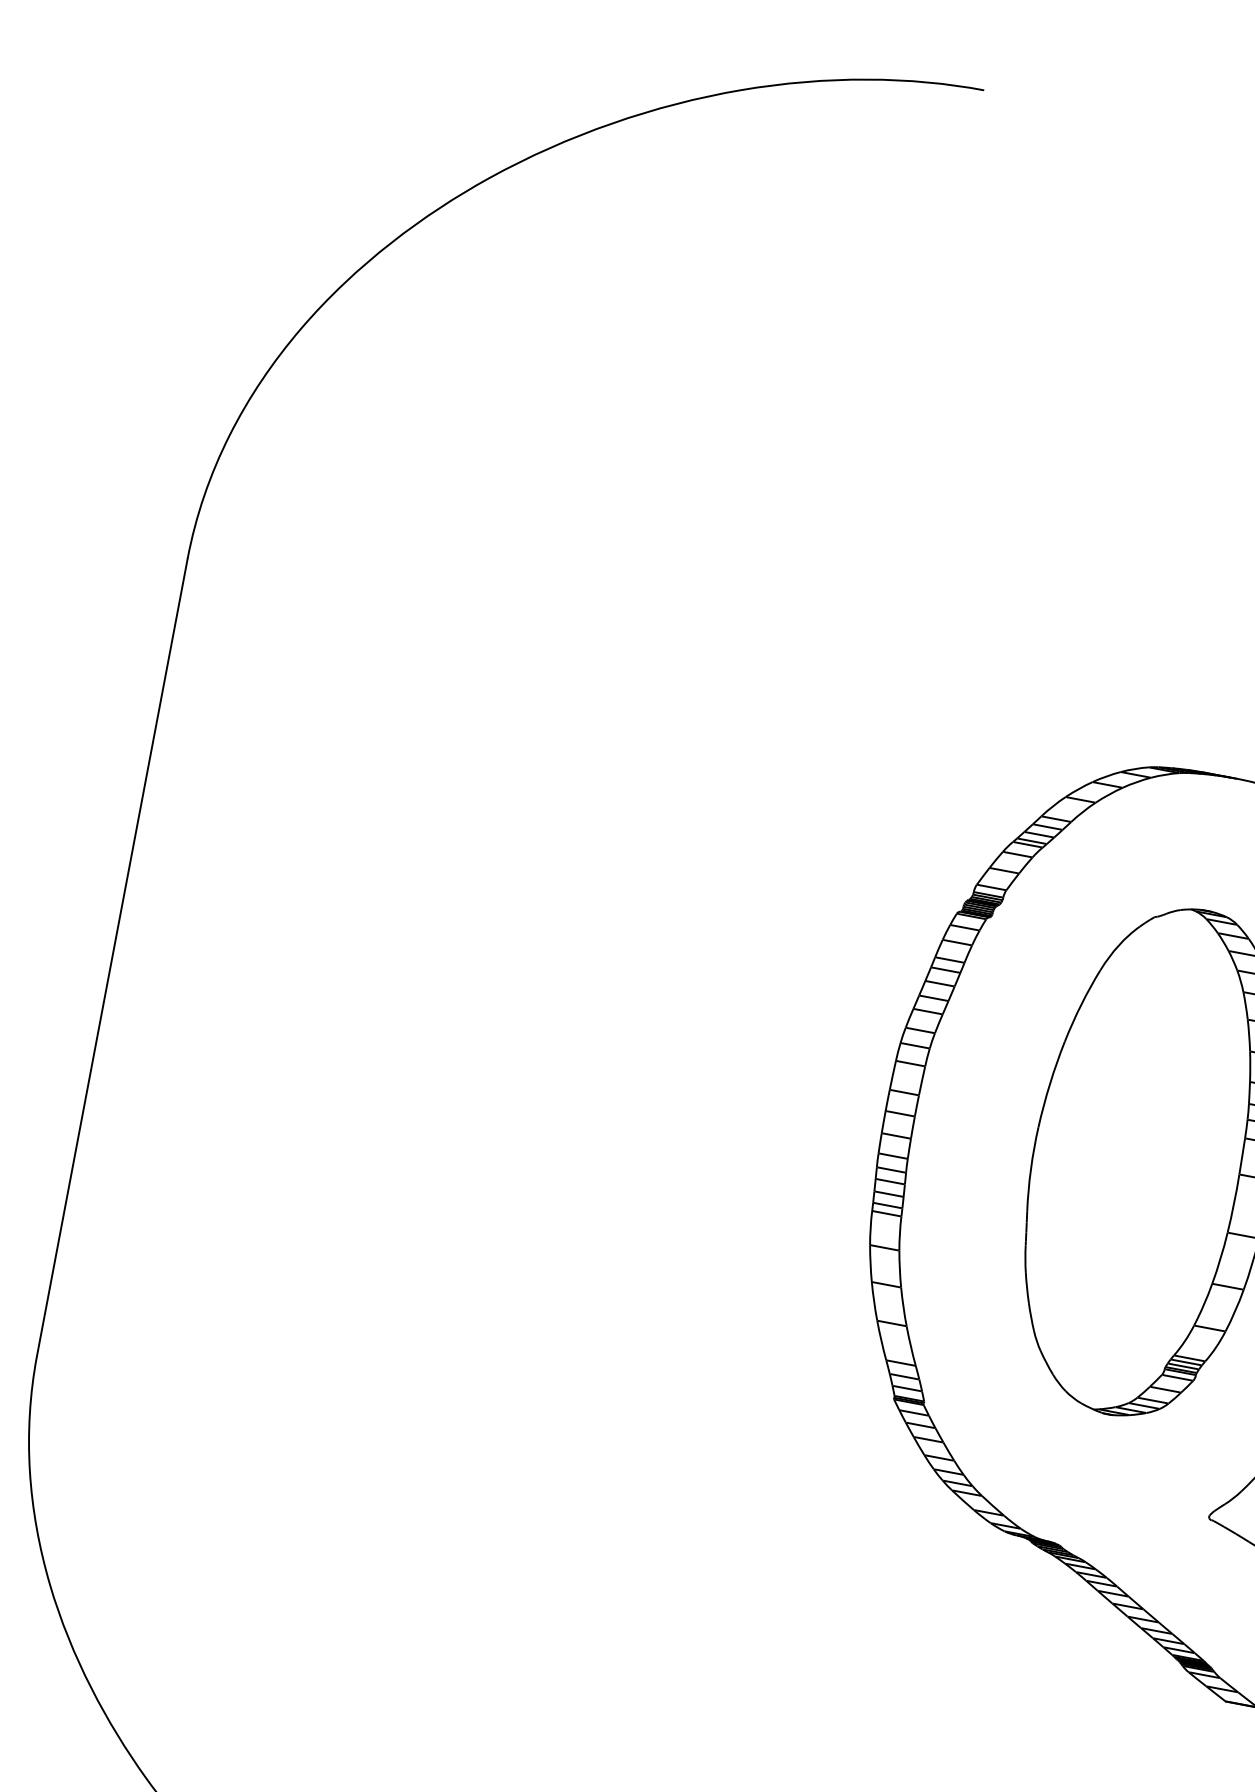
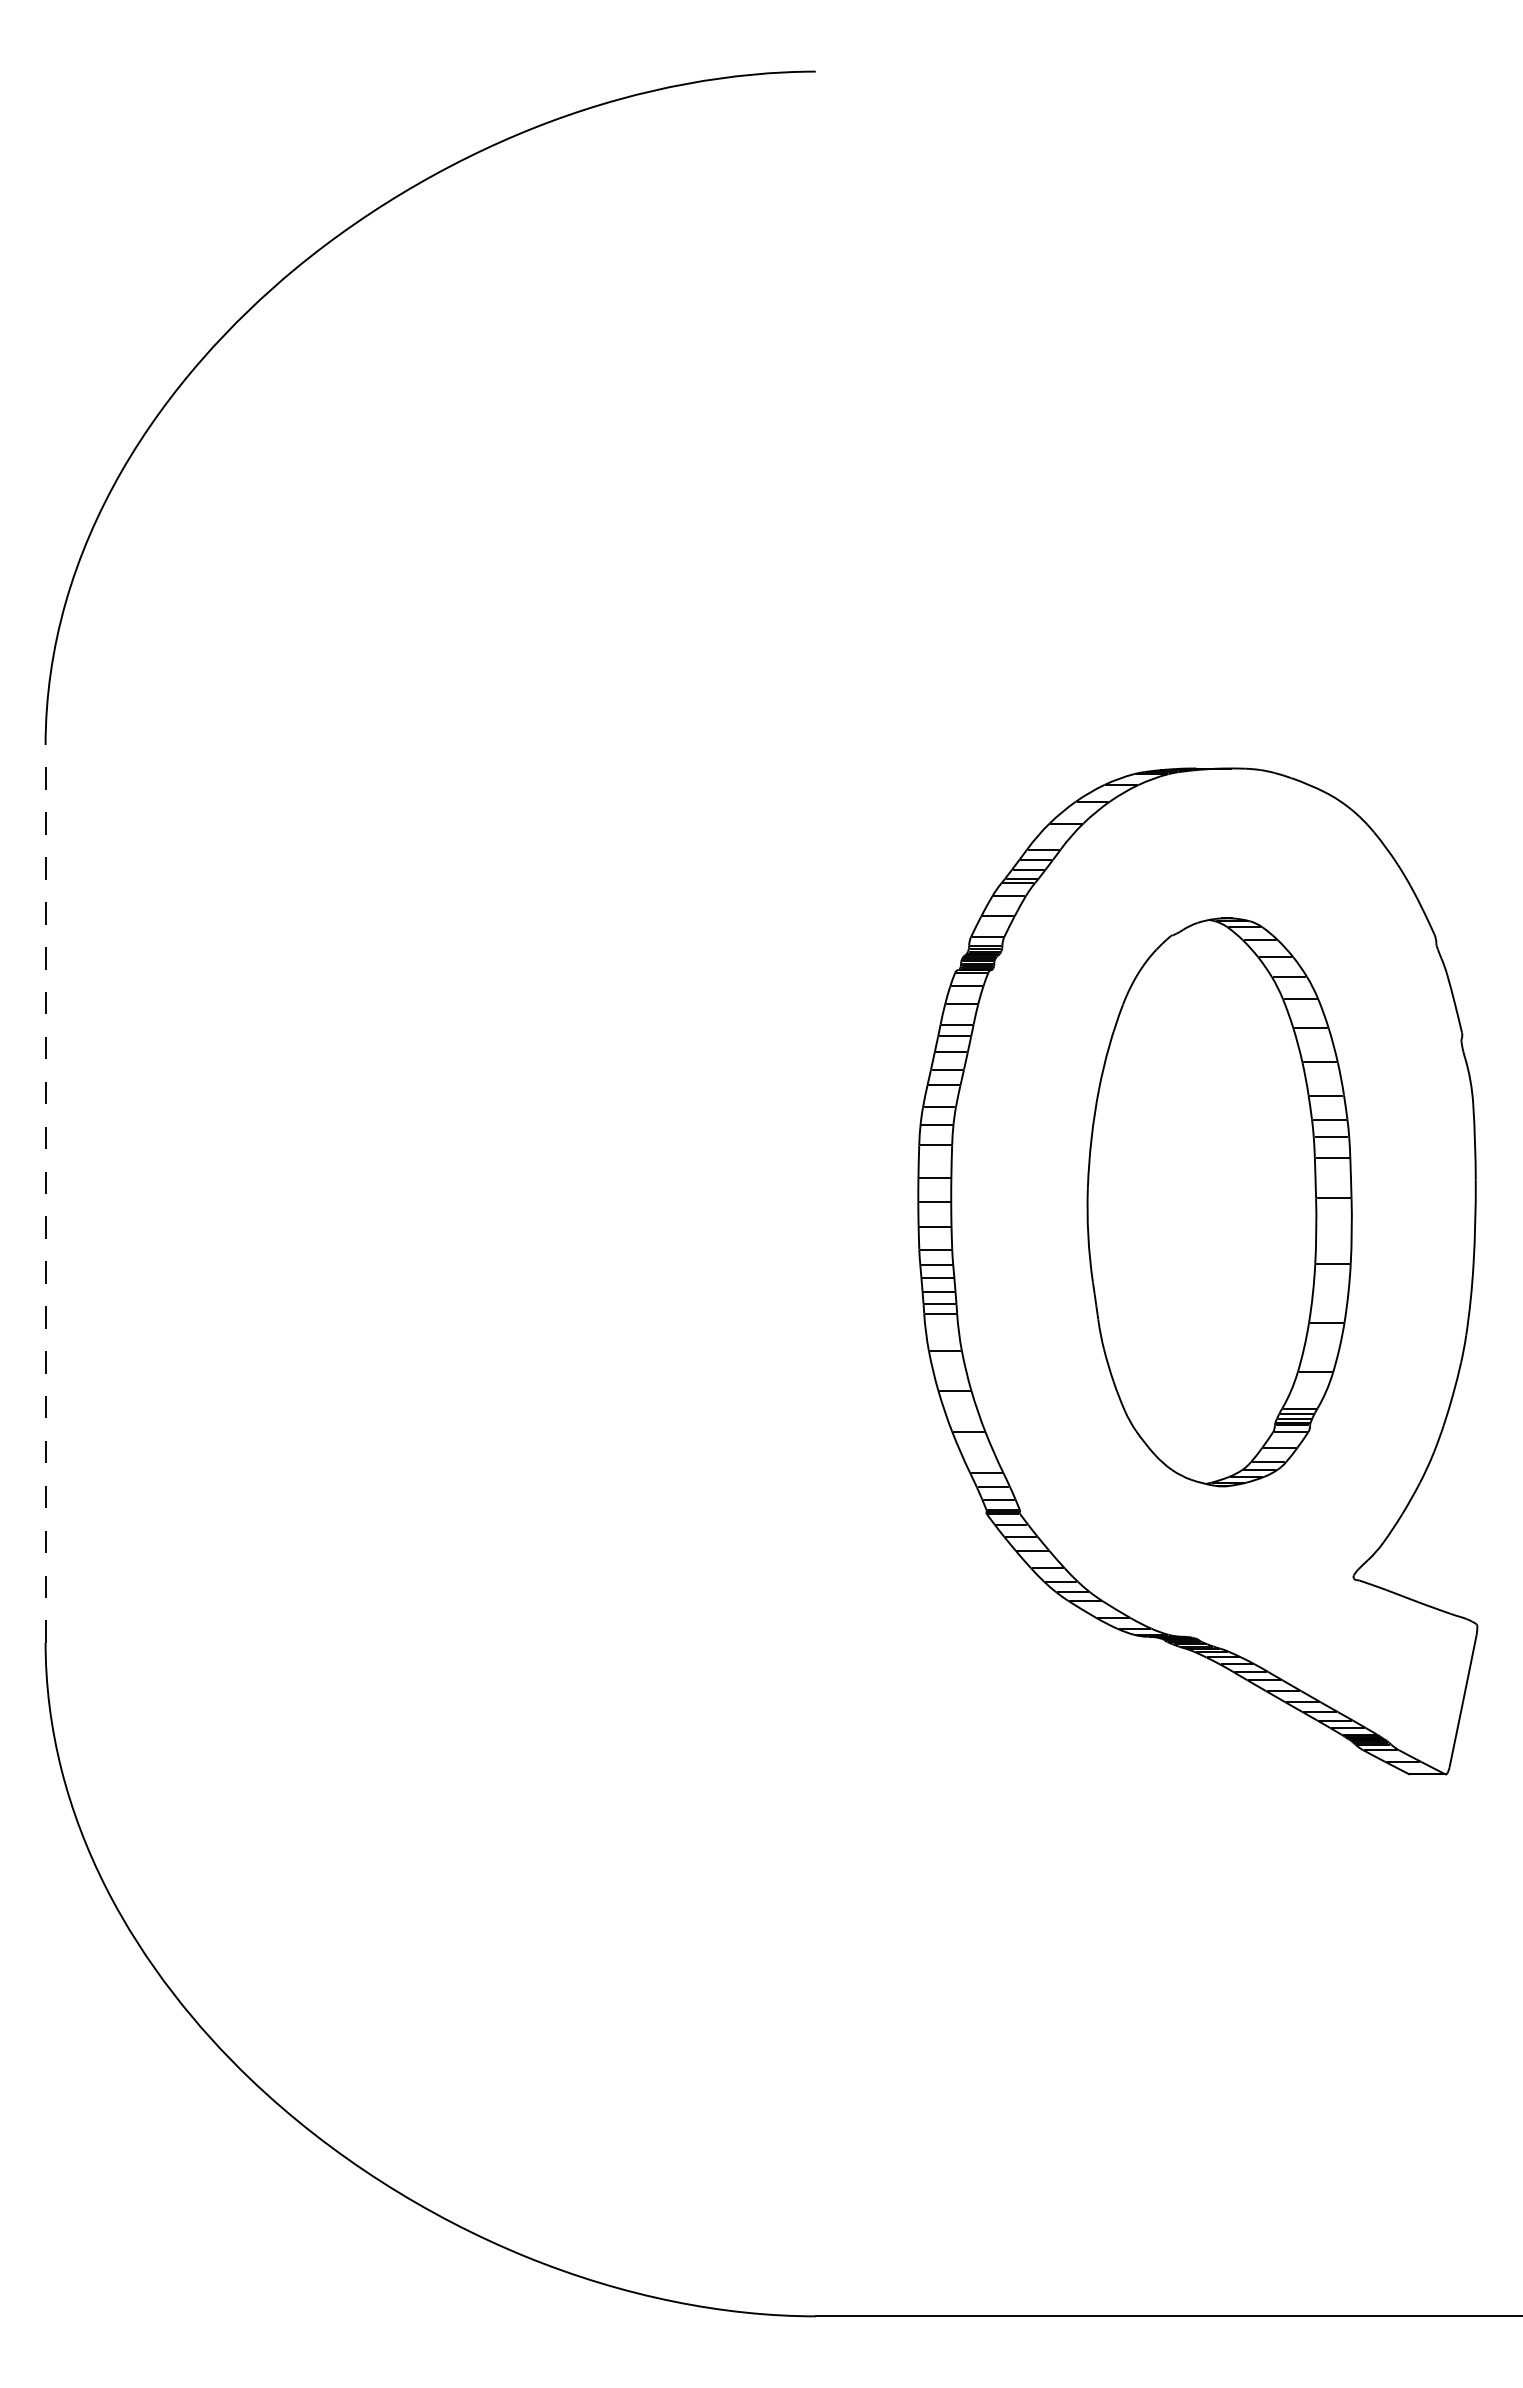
line: (112, 957) -> (45, 1194), solid -> dashed

